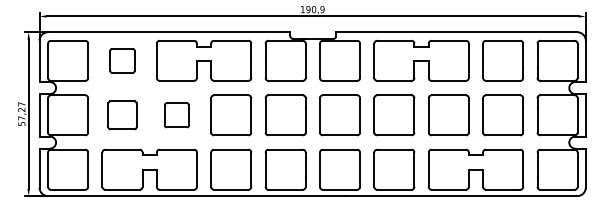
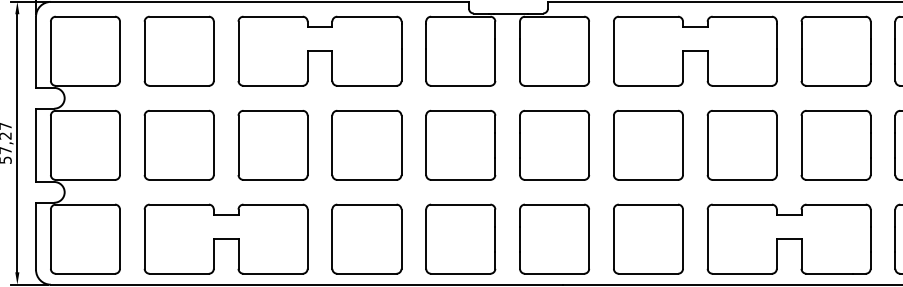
part: (122, 60) -> (179, 50), size x1.67
part: (122, 115) -> (179, 145), size x1.43
part: (176, 115) -> (272, 145), size x1.67

